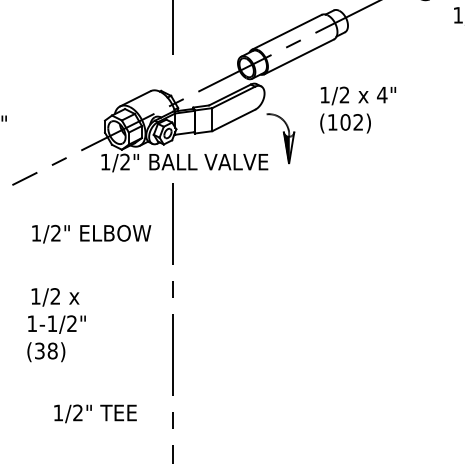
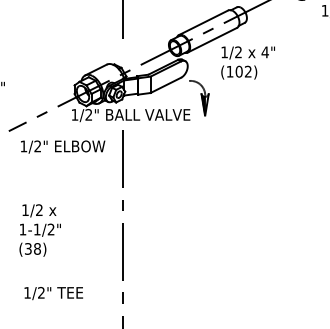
text: (357, 109) -> (247, 62), moved
text: (92, 233) -> (63, 146), moved
text: (95, 413) -> (53, 293), moved

